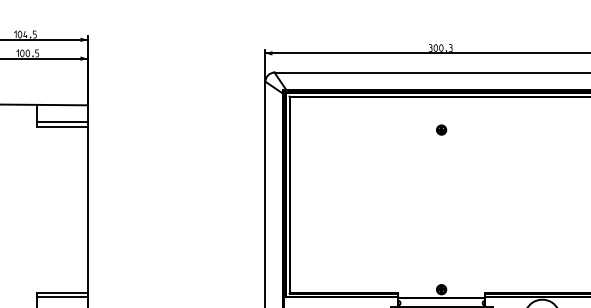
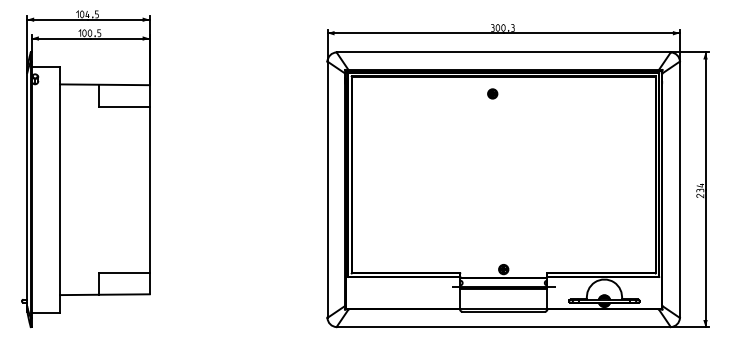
line: (61, 122) -> (123, 102), removed
part: (441, 129) -> (492, 93), moved
line: (61, 297) -> (123, 277), removed

